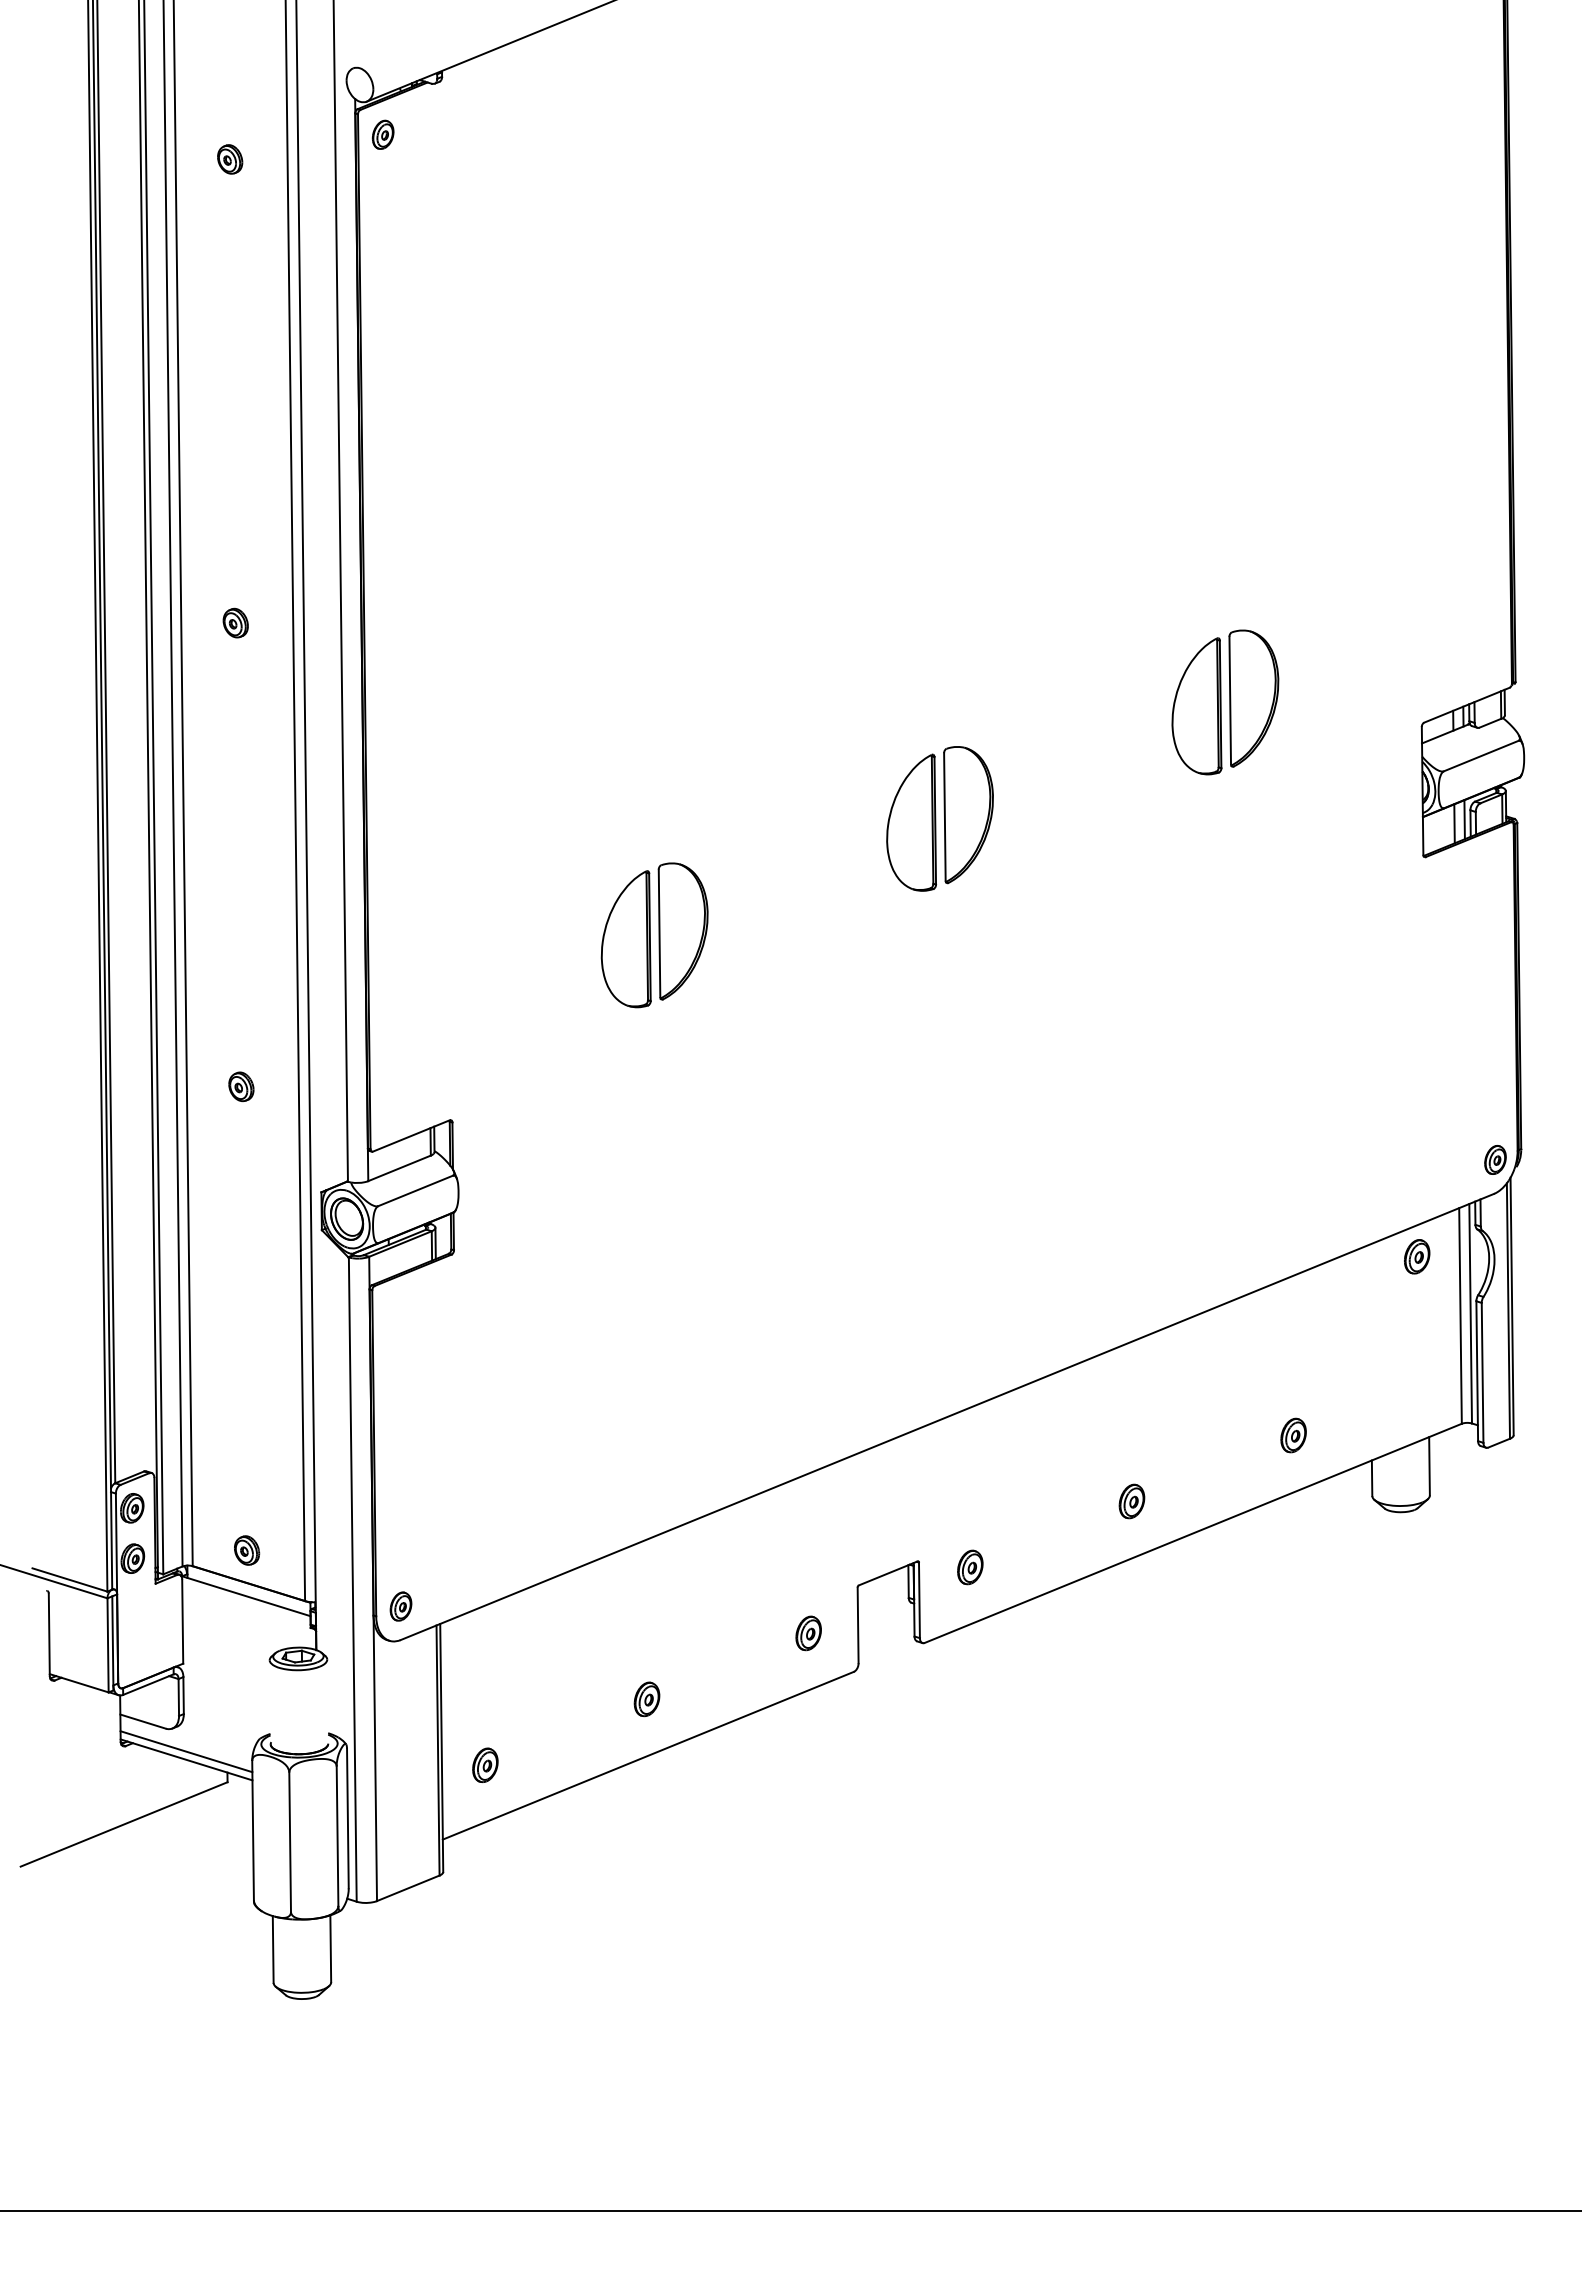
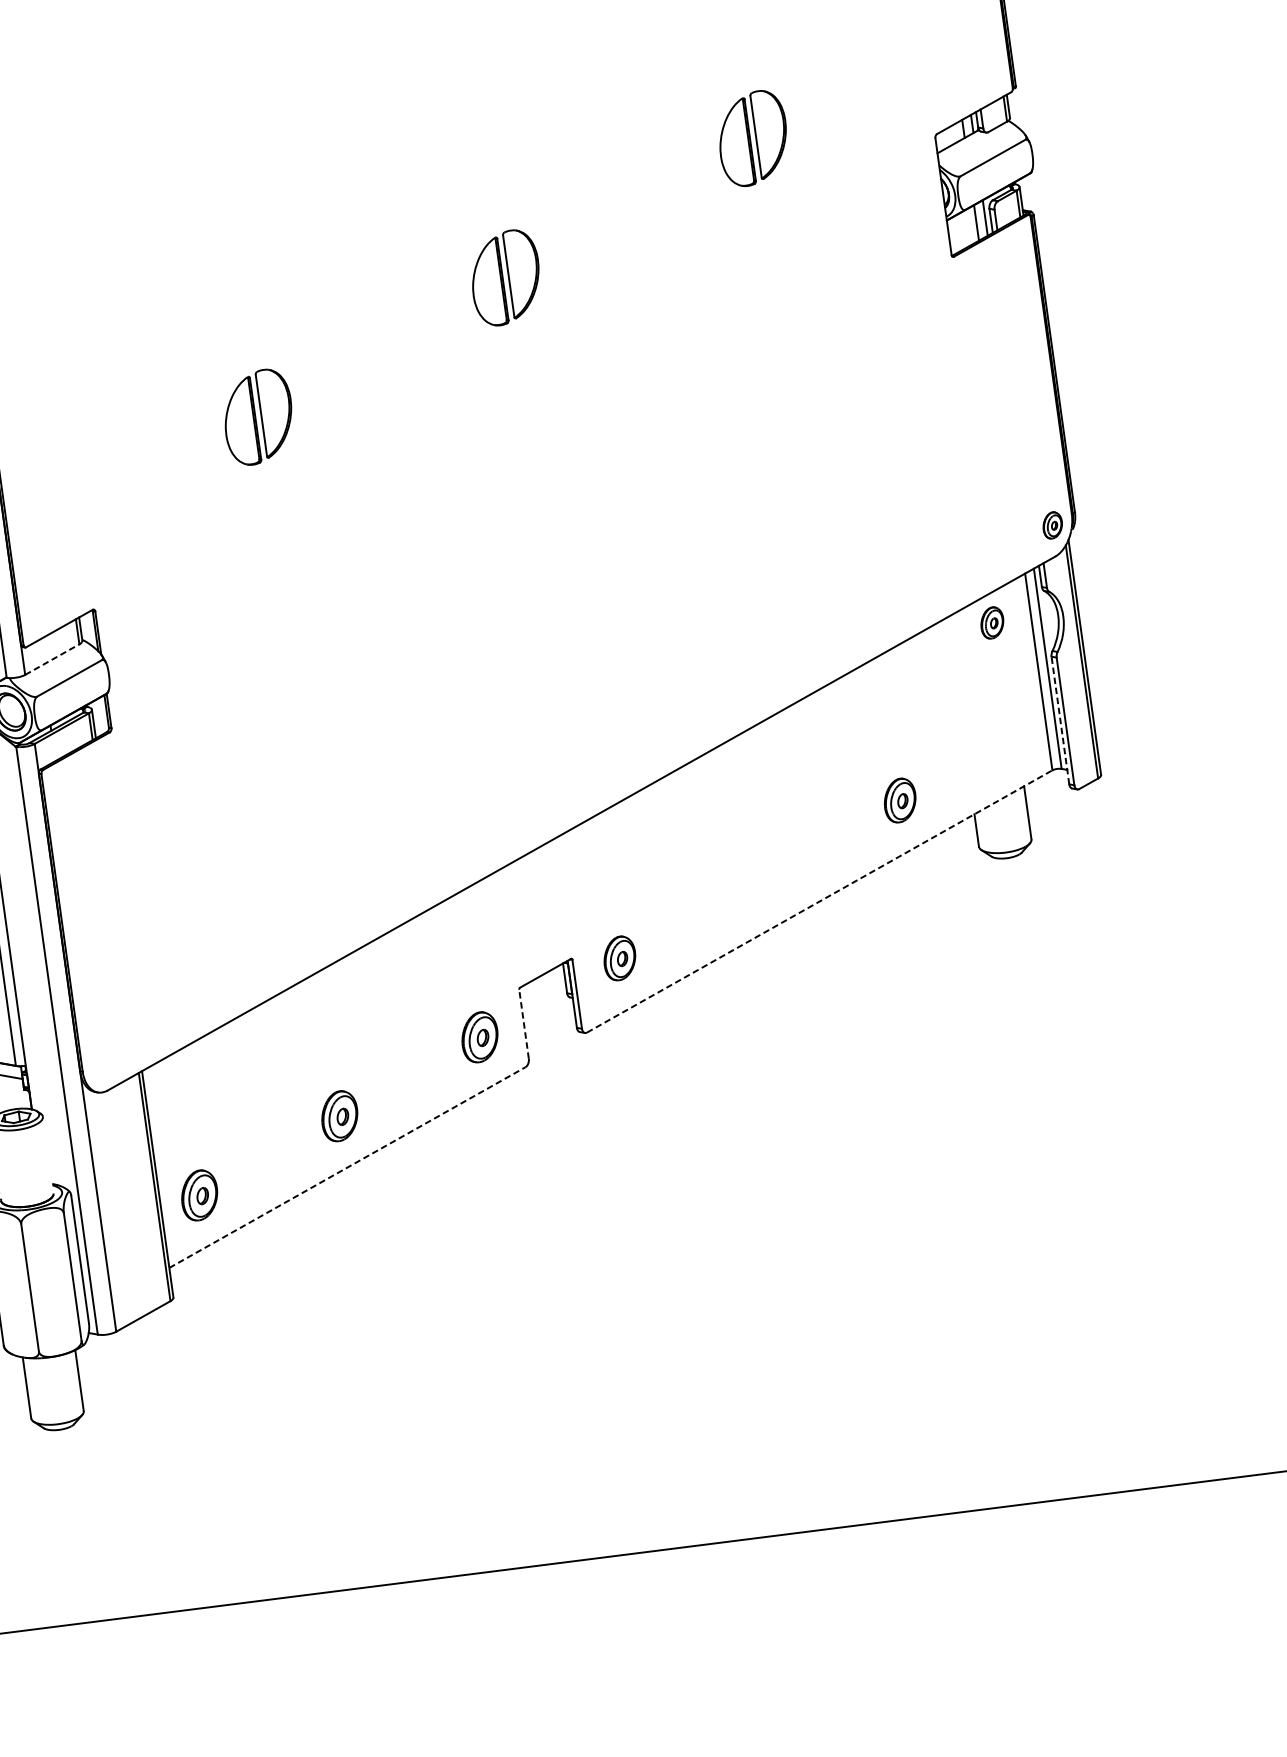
part: (1225, 702) -> (753, 138), size x0.7
part: (939, 818) -> (505, 277), size x0.7
part: (654, 935) -> (258, 417), size x0.7
line: (399, 1168) -> (52, 659), solid -> dashed
line: (1477, 1371) -> (1060, 720), solid -> dashed
part: (1293, 1435) -> (899, 800), size x1.4
part: (1131, 1501) -> (759, 879), removed
line: (1193, 1533) -> (819, 901), solid -> dashed
part: (970, 1567) -> (620, 958), size x1.4
part: (400, 1606) -> (103, 1059), removed
line: (858, 1625) -> (524, 1024), solid -> dashed
part: (808, 1633) -> (479, 1037), size x1.6
part: (646, 1699) -> (339, 1116), size x1.6
line: (648, 1755) -> (347, 1167), solid -> dashed
part: (485, 1764) -> (199, 1194), size x1.6

